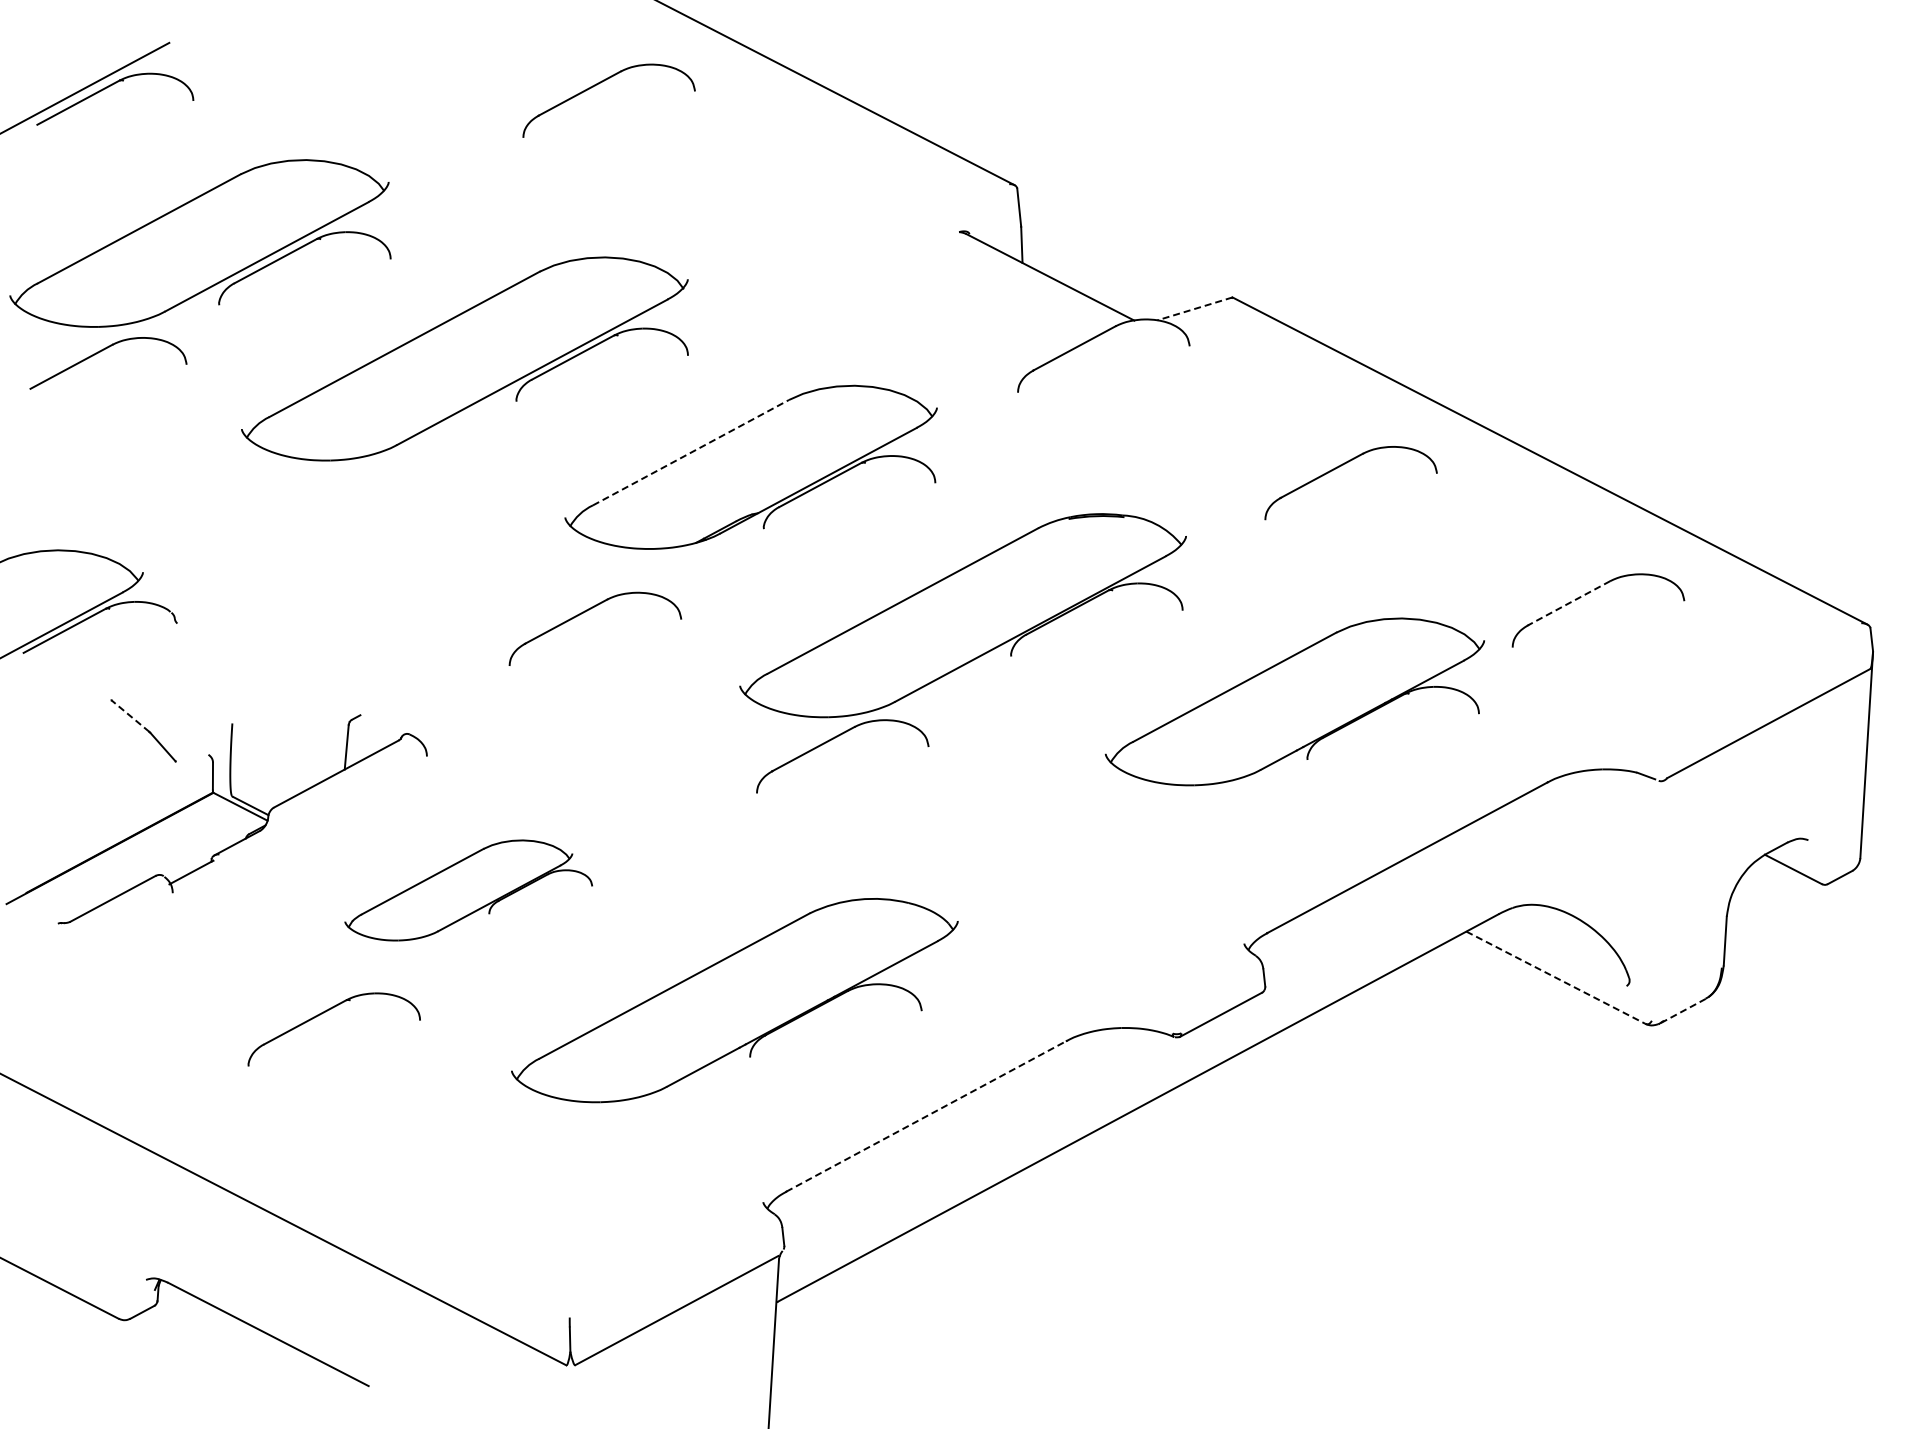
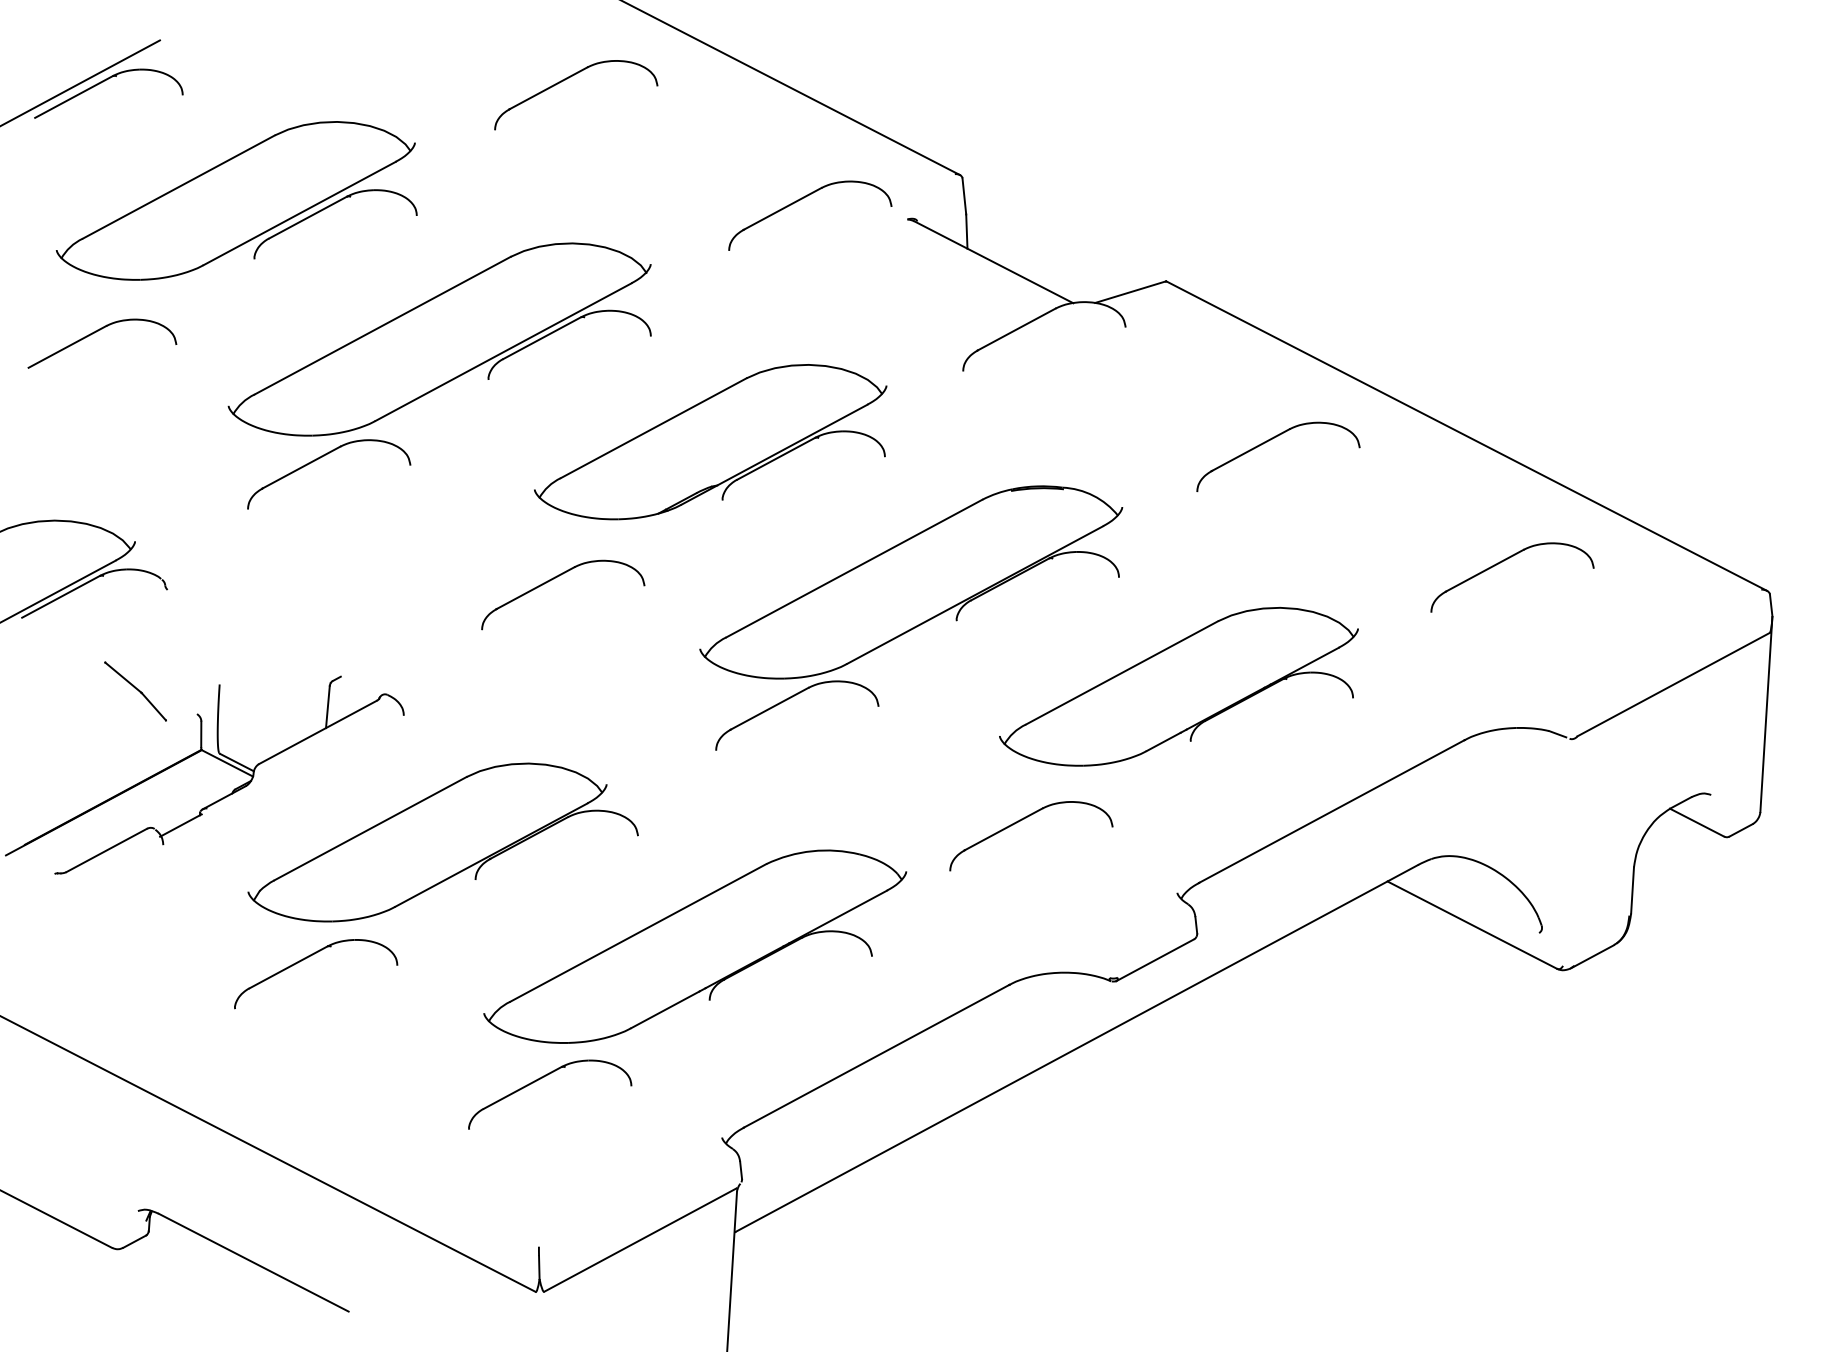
part: (847, 211) -> (801, 199), added
part: (200, 243) -> (236, 200), moved
line: (1194, 309) -> (1130, 292), dashed -> solid
line: (691, 452) -> (654, 428), dashed -> solid
part: (339, 484) -> (321, 458), added
line: (1569, 603) -> (1485, 570), dashed -> solid
part: (1294, 701) -> (1178, 686), moved
line: (130, 716) -> (123, 677), dashed -> solid
part: (1078, 868) -> (1020, 821), added
part: (468, 890) -> (443, 842), size x1.67
line: (1555, 977) -> (1471, 924), dashed -> solid
line: (1683, 1010) -> (1593, 956), dashed -> solid
line: (926, 1116) -> (876, 1056), dashed -> solid
part: (572, 1140) -> (541, 1079), added

